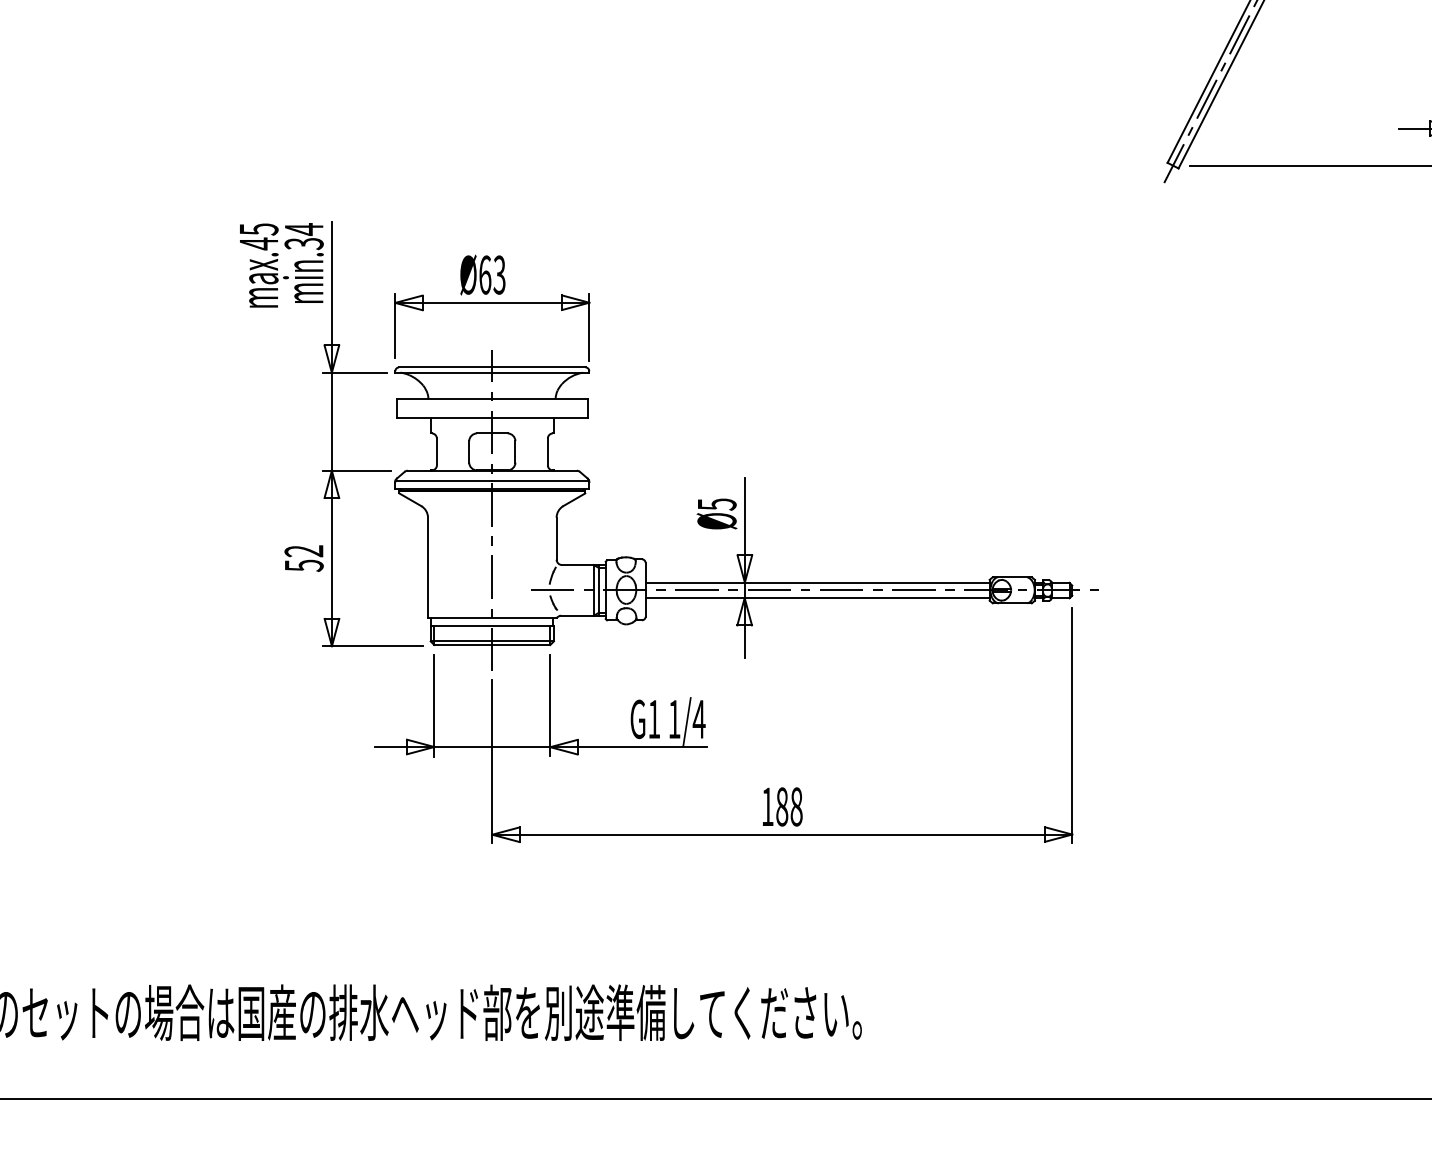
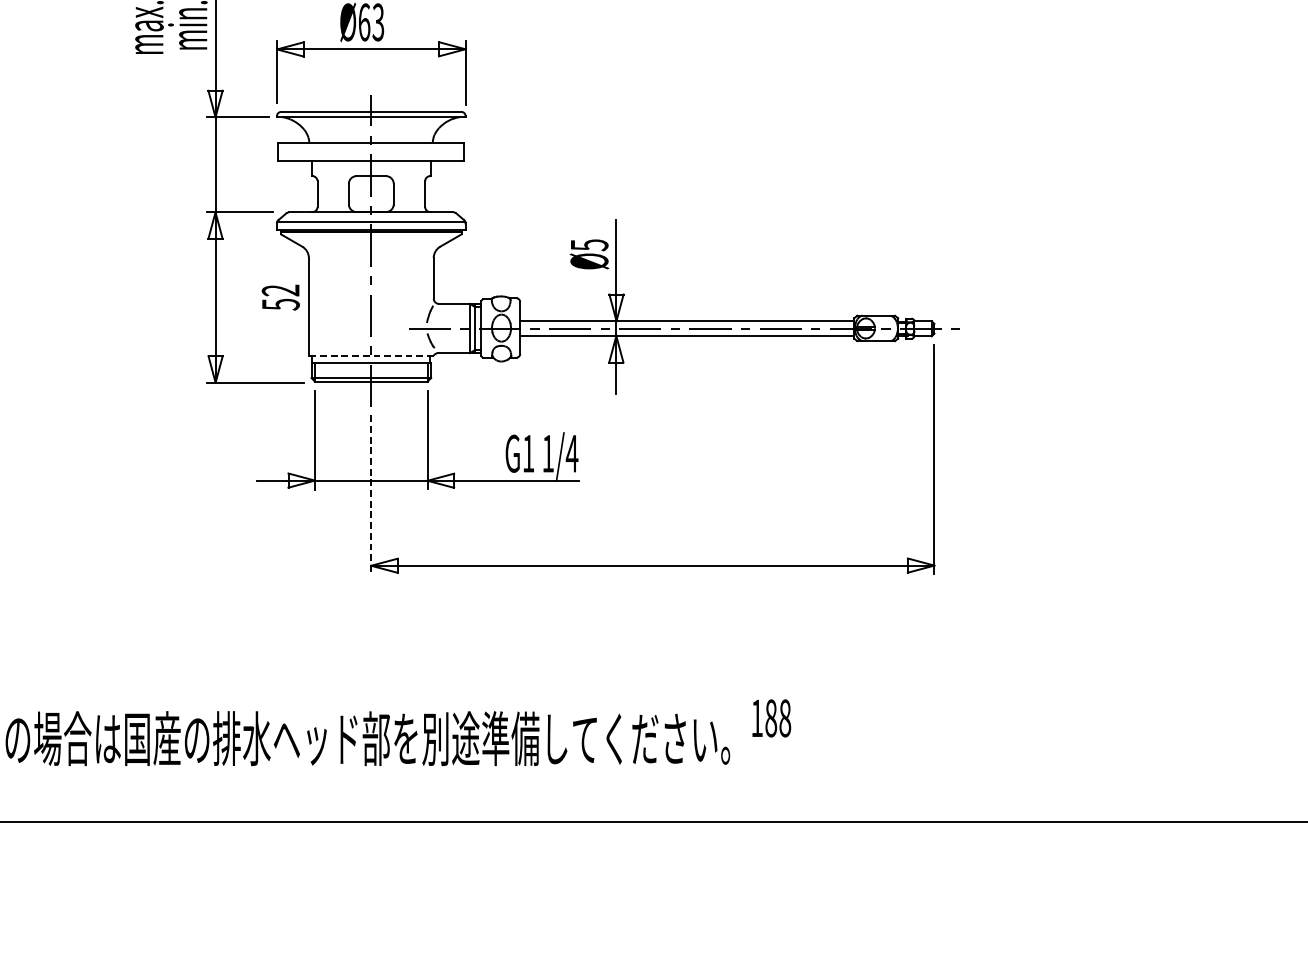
text: (303, 558) -> (280, 297), moved
line: (491, 618) -> (370, 355), solid -> dashed
line: (492, 761) -> (371, 494), solid -> dashed
text: (782, 806) -> (771, 717), moved

